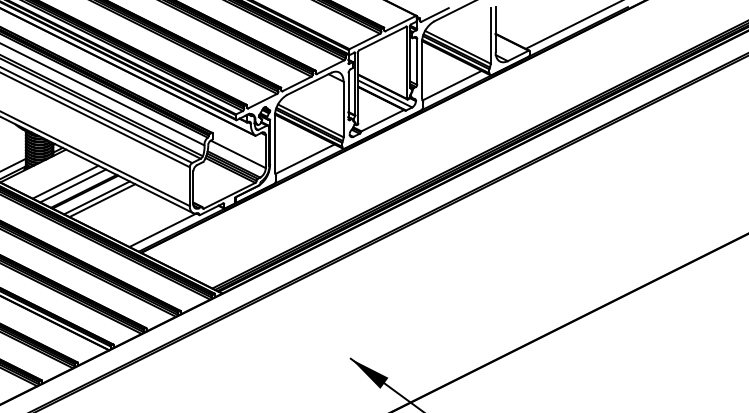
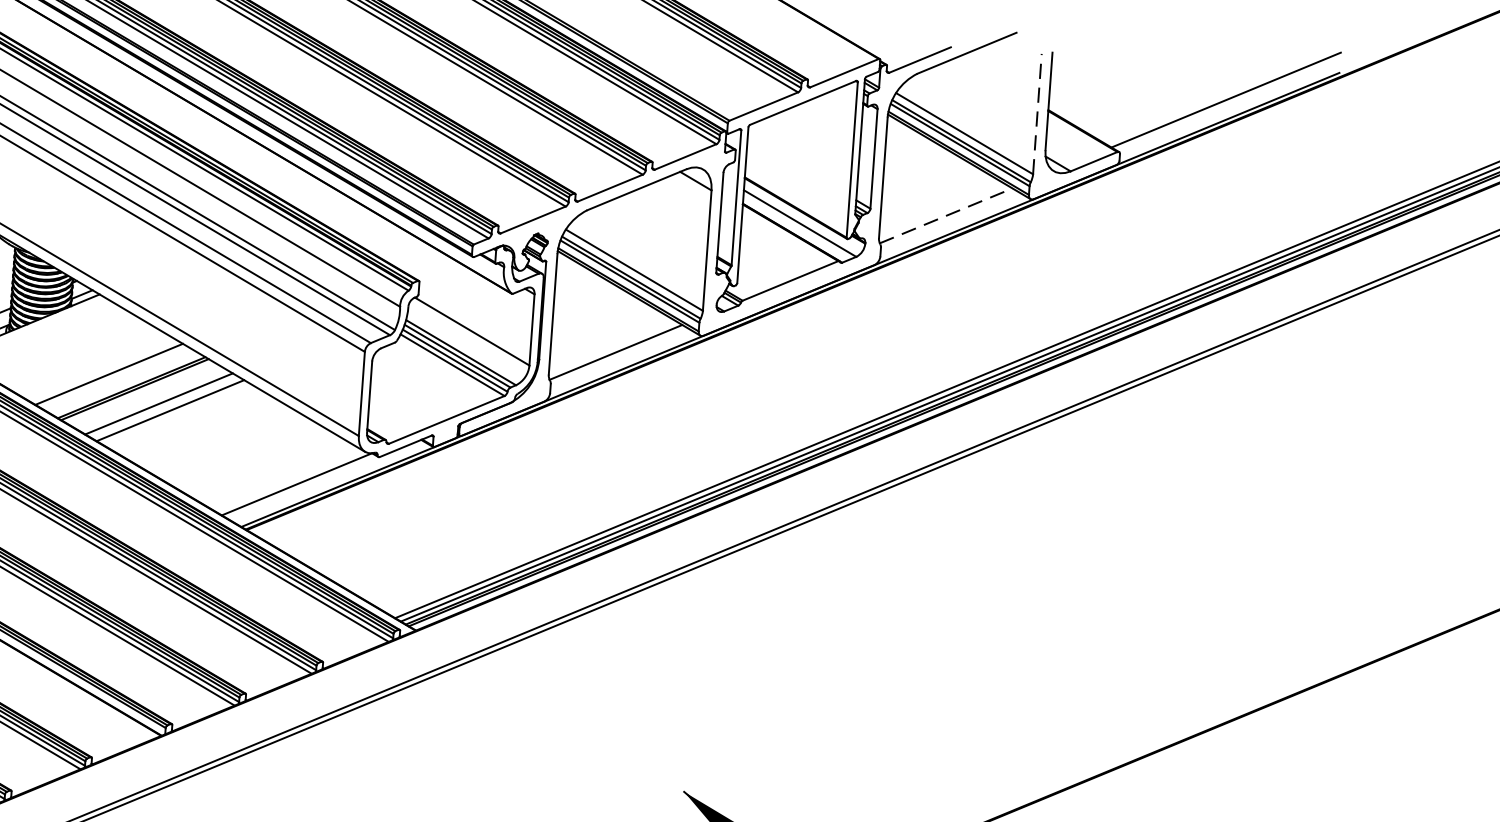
line: (490, 35) -> (1037, 113), solid -> dashed
line: (452, 85) -> (946, 215), solid -> dashed
line: (65, 181) -> (93, 363), removed

